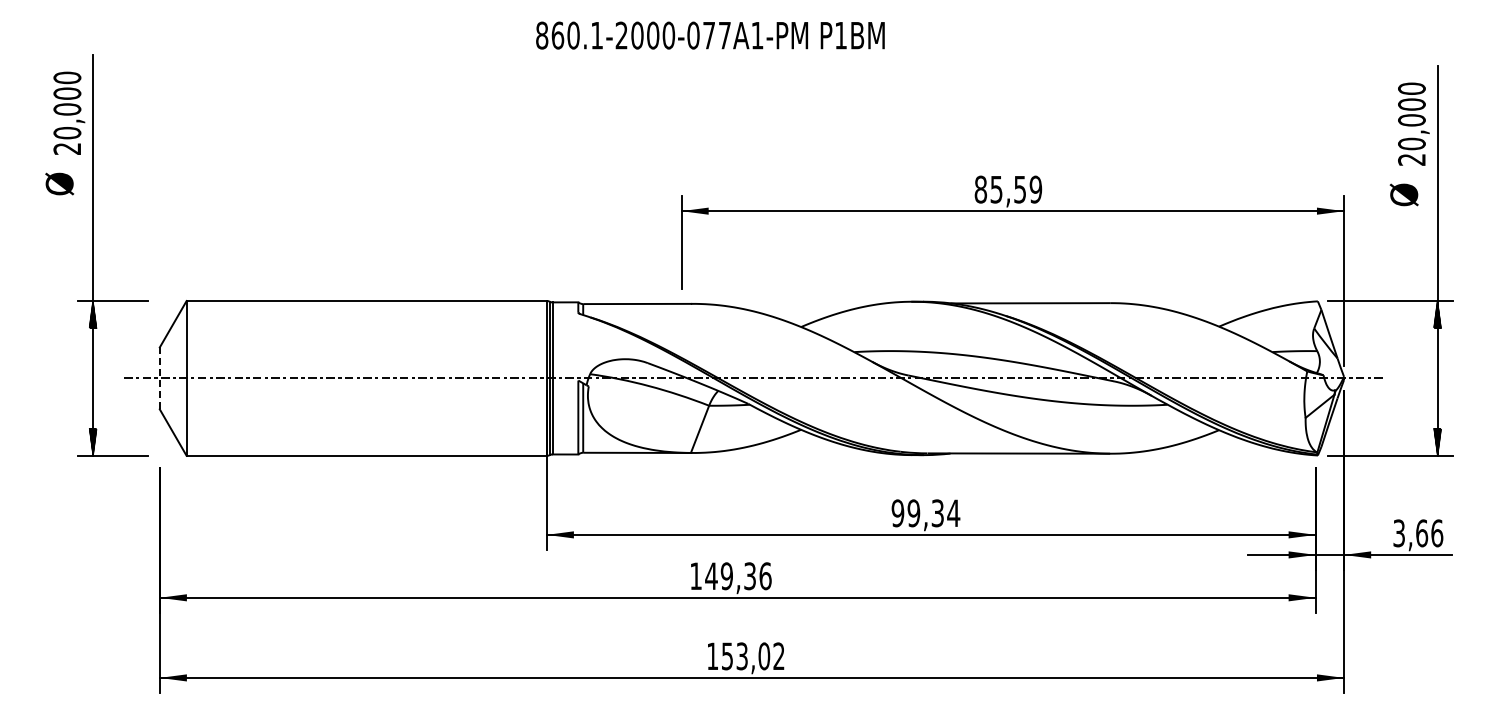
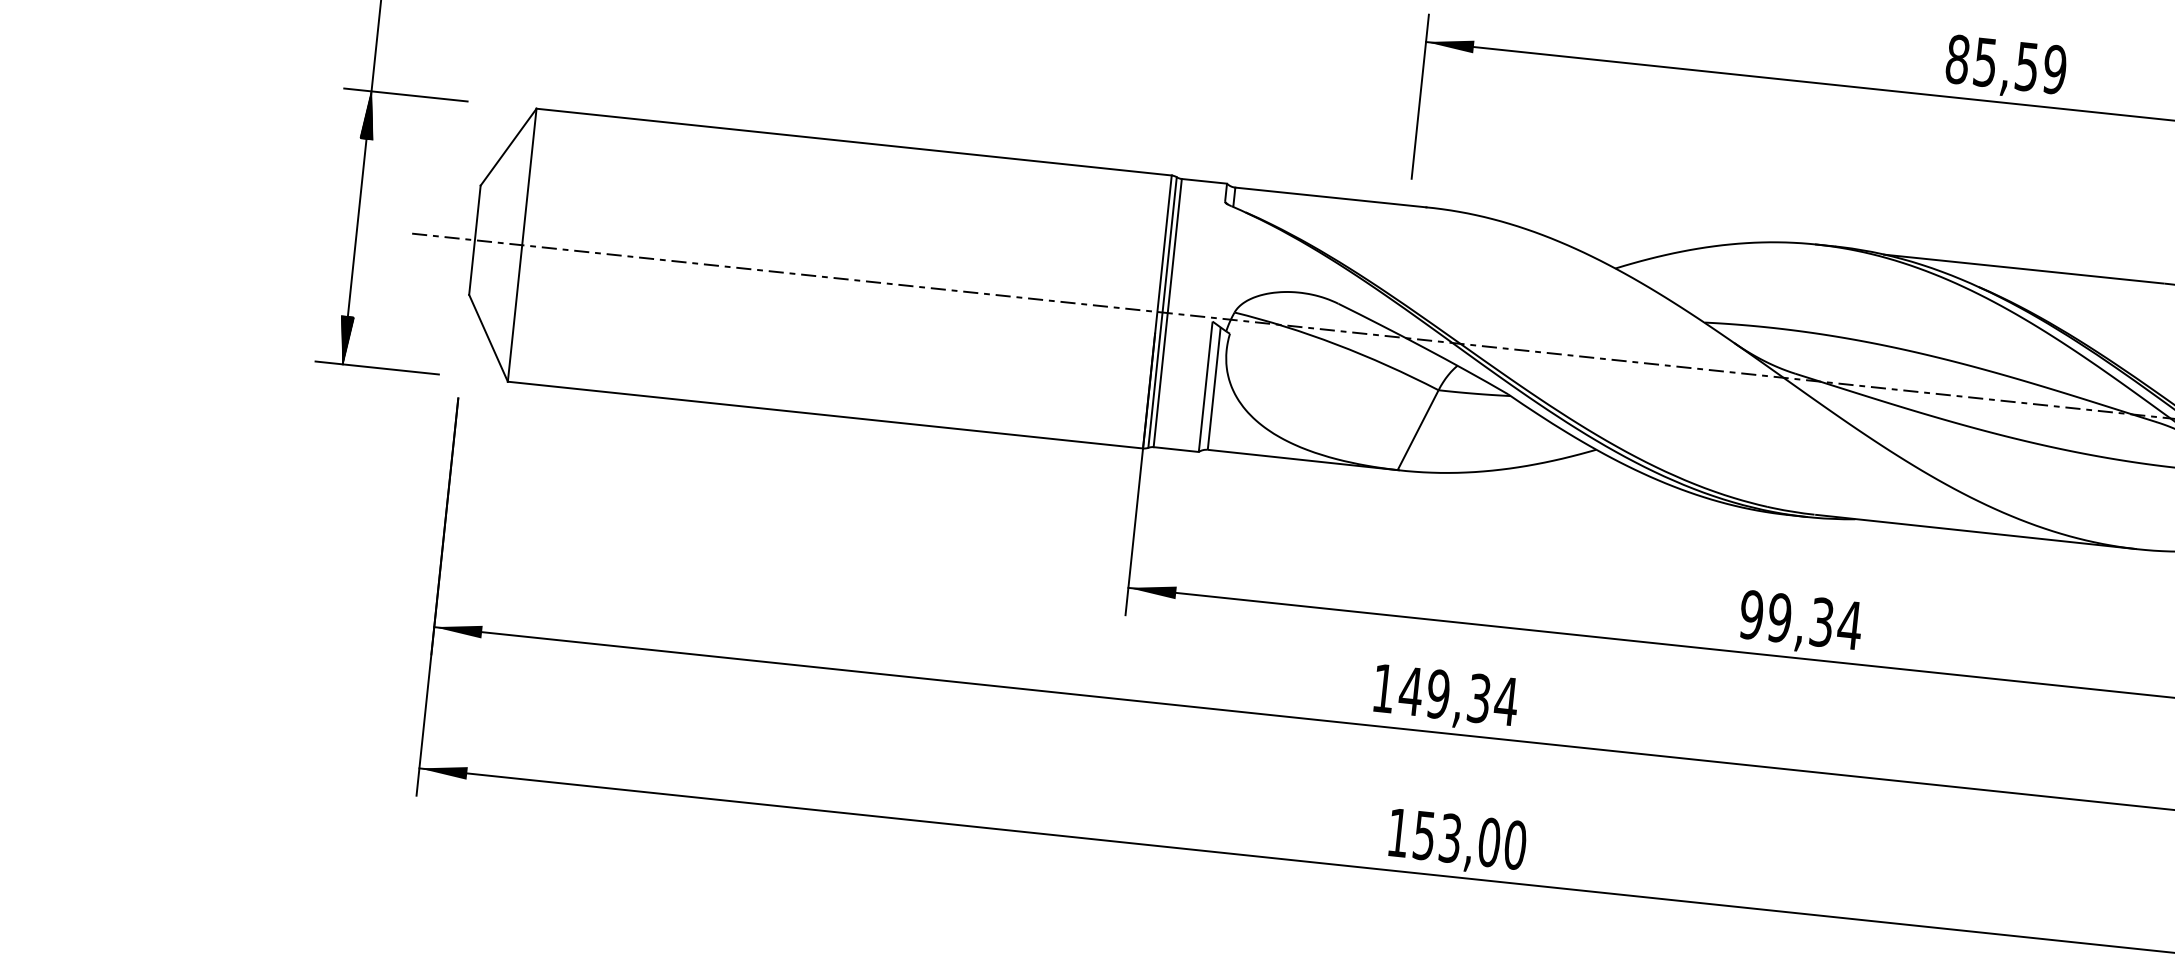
line: (159, 378) -> (474, 240), dashed -> solid
text: (765, 576) -> (1506, 701), 149,36 -> 149,34
text: (778, 656) -> (1514, 845), 153,02 -> 153,00

